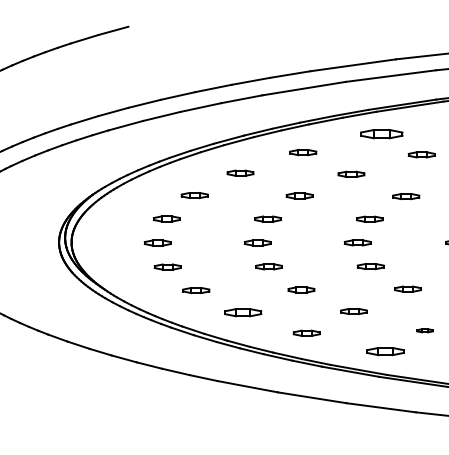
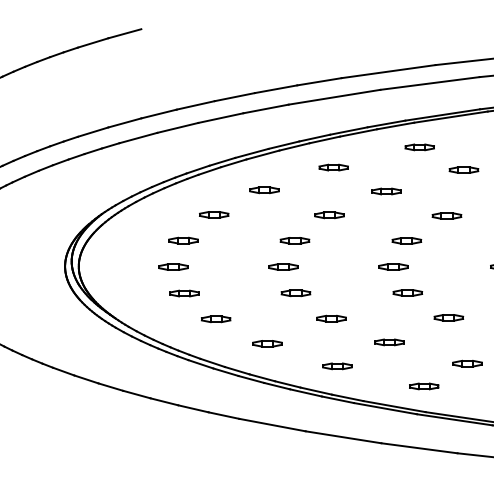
part: (381, 134) -> (419, 147), size x0.62
part: (243, 312) -> (267, 343), size x0.71
part: (424, 330) -> (467, 363), size x1.67
part: (385, 351) -> (424, 386), size x0.71

